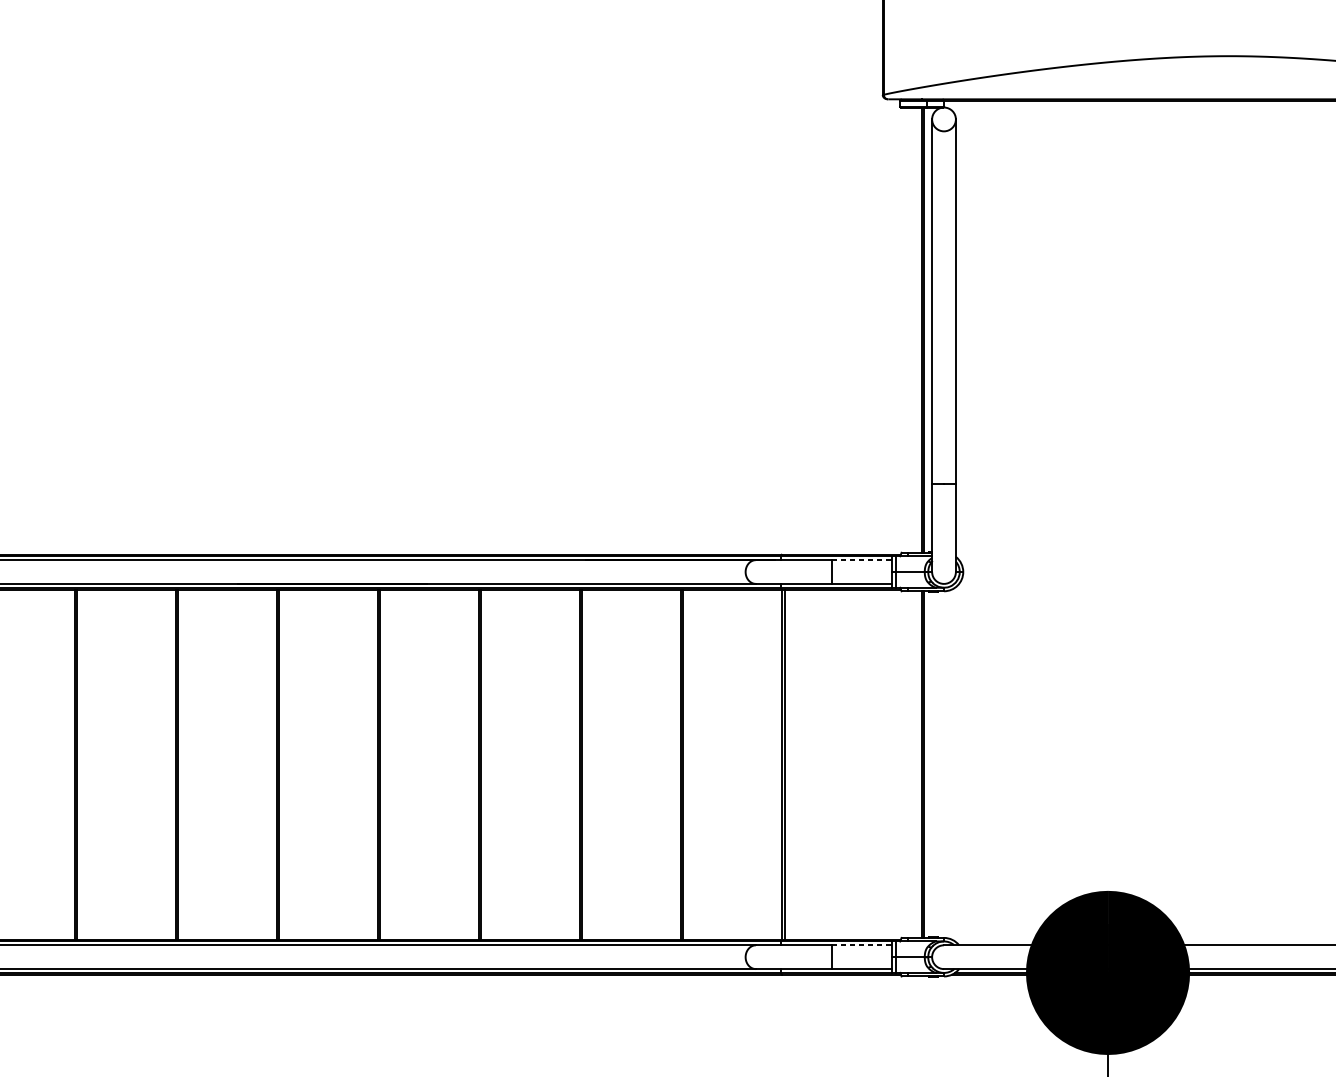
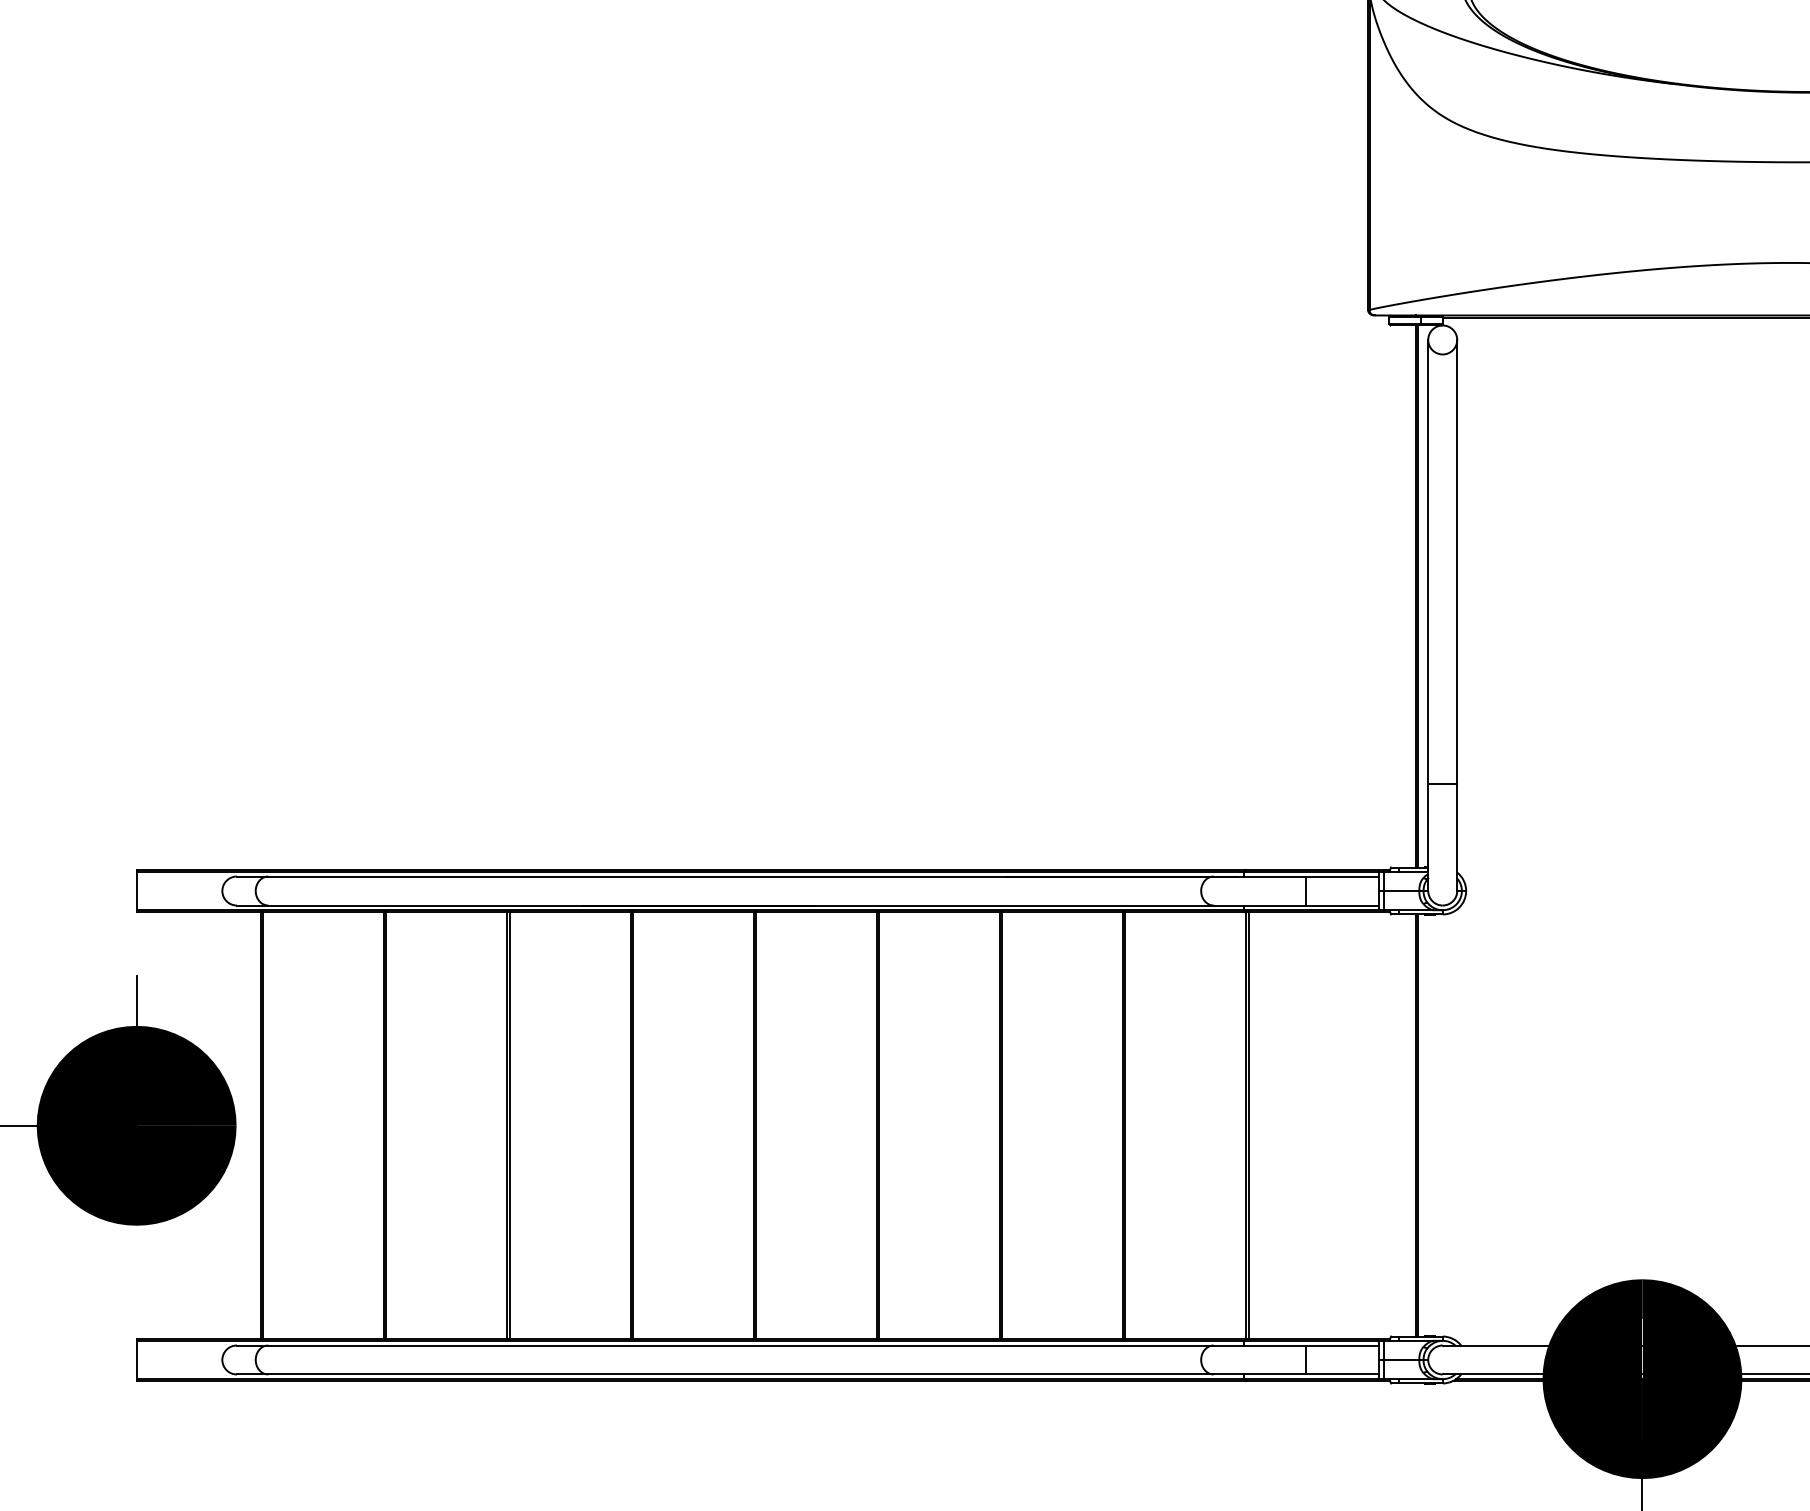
line: (860, 560) -> (1341, 876), dashed -> solid
line: (860, 945) -> (1341, 1345), dashed -> solid

